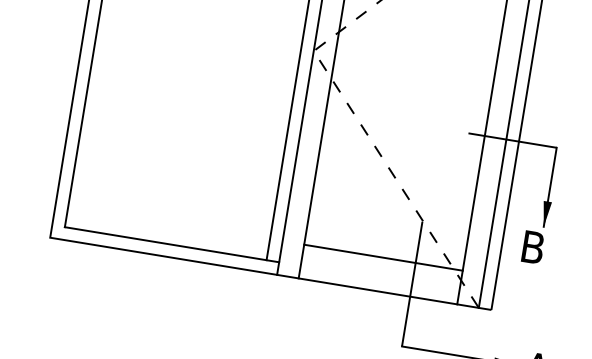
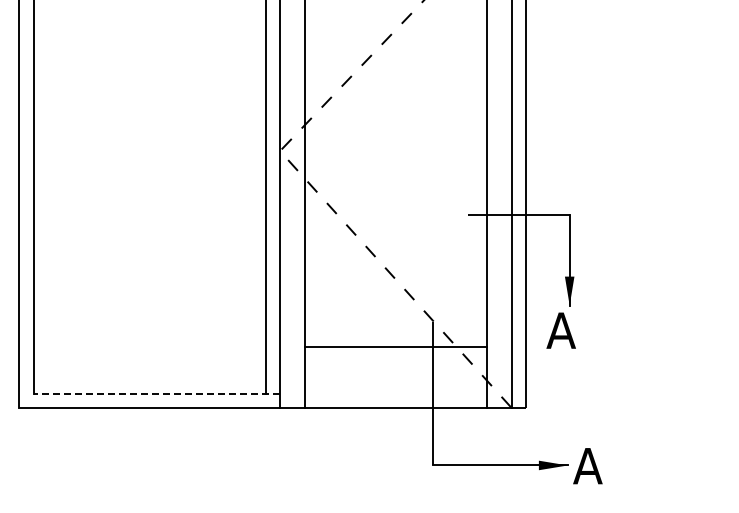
line: (171, 244) -> (156, 393), solid -> dashed
text: (532, 247) -> (560, 330), B -> A
line: (383, 257) -> (395, 346), moved

